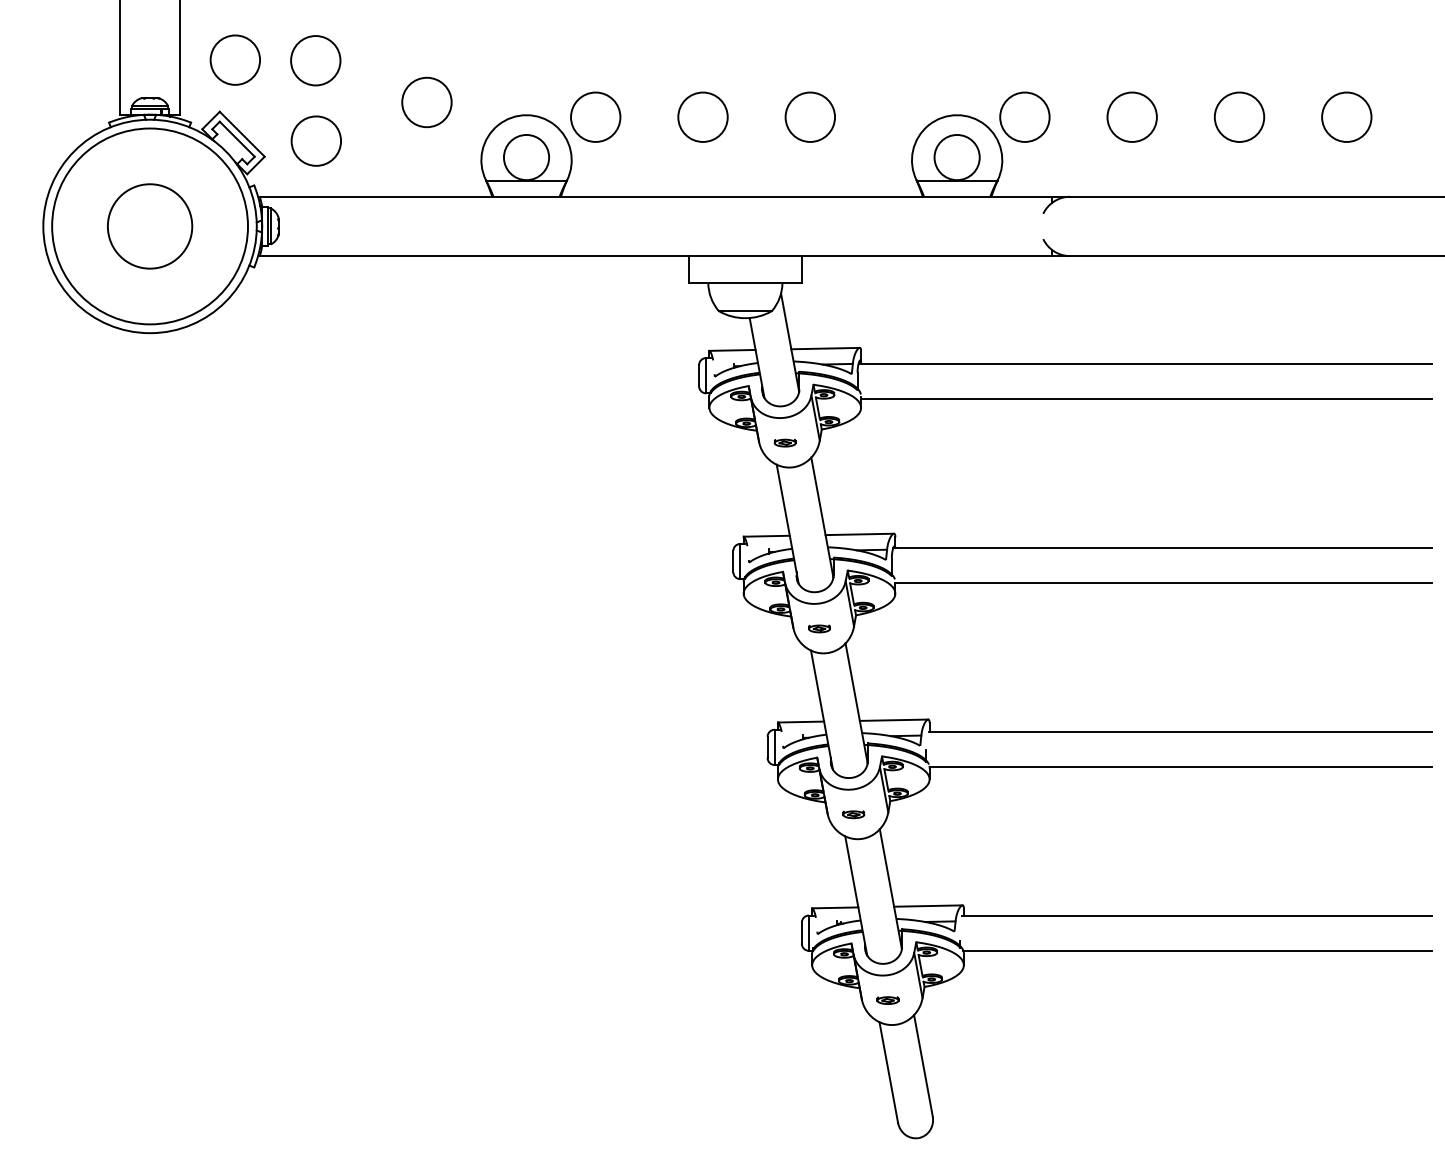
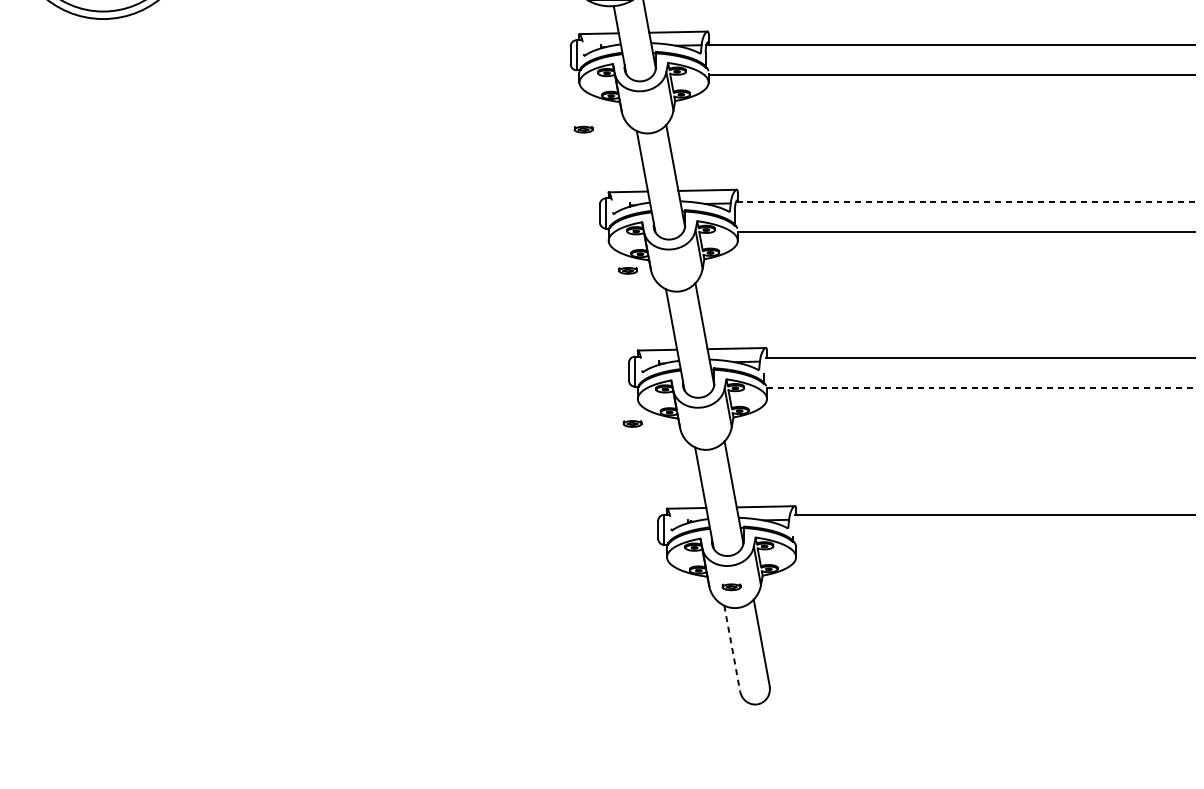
part: (784, 442) -> (582, 129), moved
line: (1162, 547) -> (965, 201), solid -> dashed
part: (819, 628) -> (628, 270), moved
line: (1181, 766) -> (981, 387), solid -> dashed
part: (853, 814) -> (632, 423), moved
line: (1197, 950) -> (995, 544), removed
line: (888, 1072) -> (731, 648), solid -> dashed

